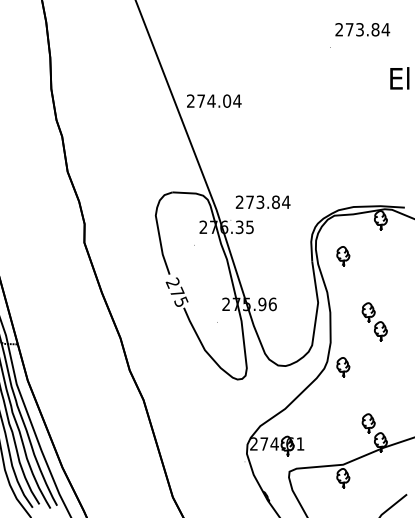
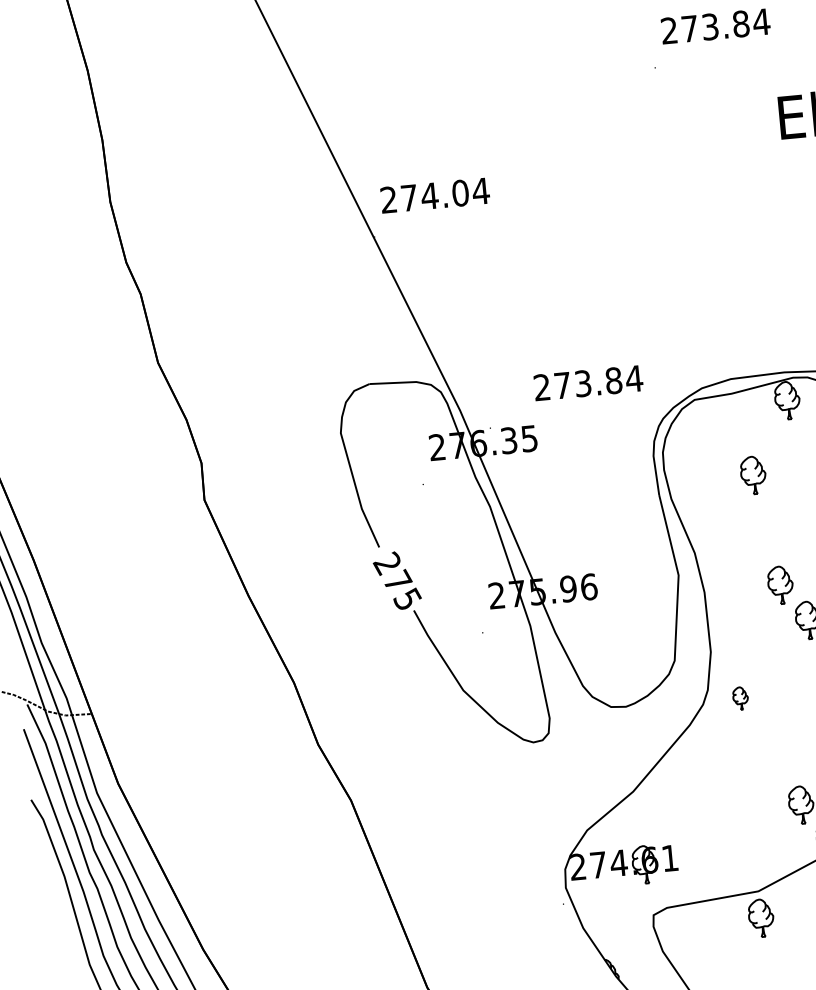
text: (262, 202) -> (587, 383), moved
part: (343, 256) -> (753, 475), moved
part: (343, 367) -> (740, 698), size x0.6

